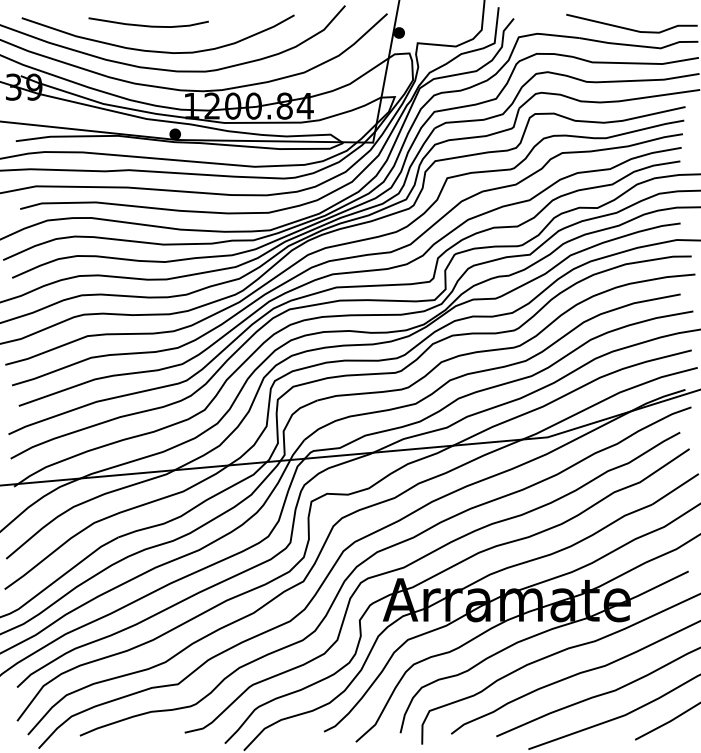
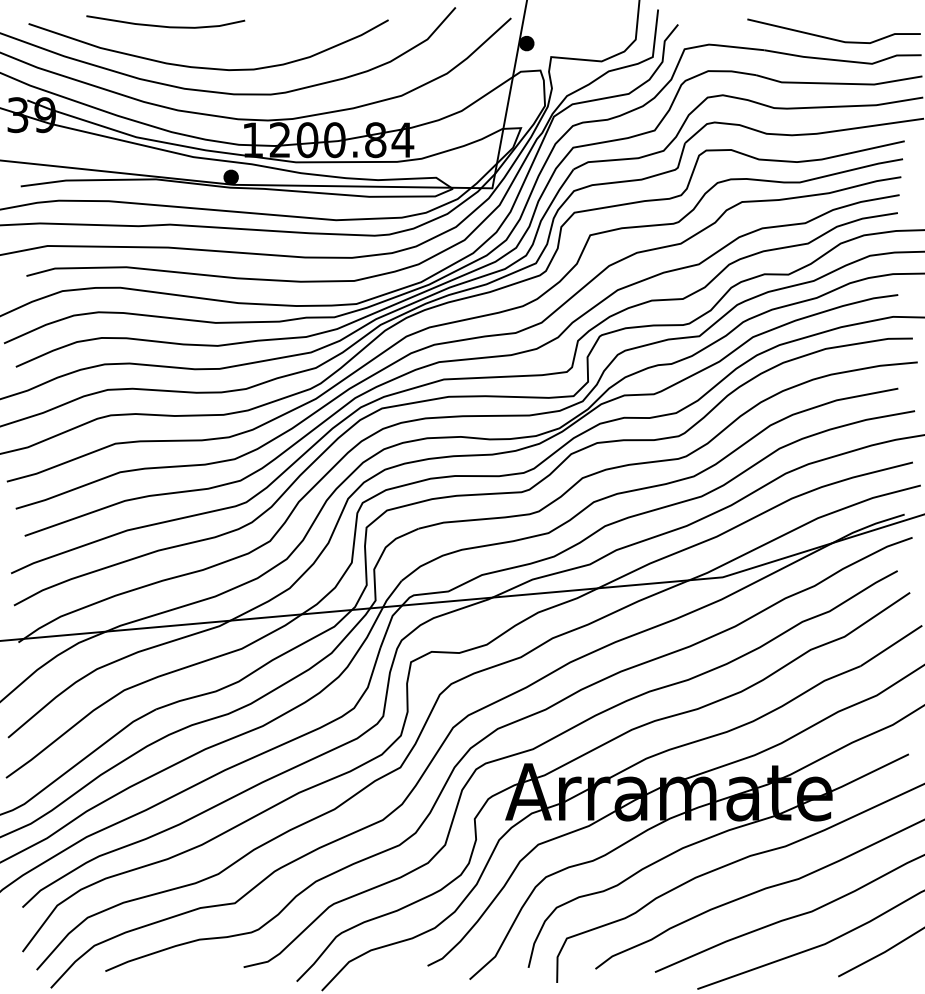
curve: (148, 25) -> (165, 25), moved

